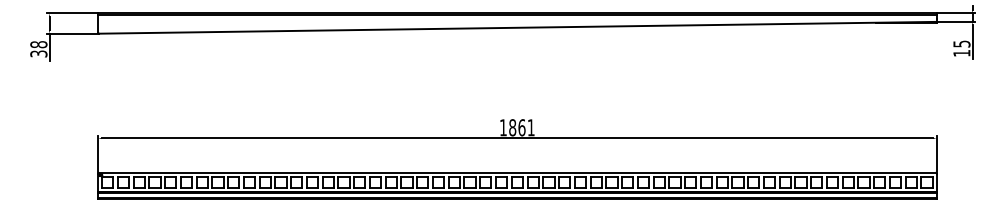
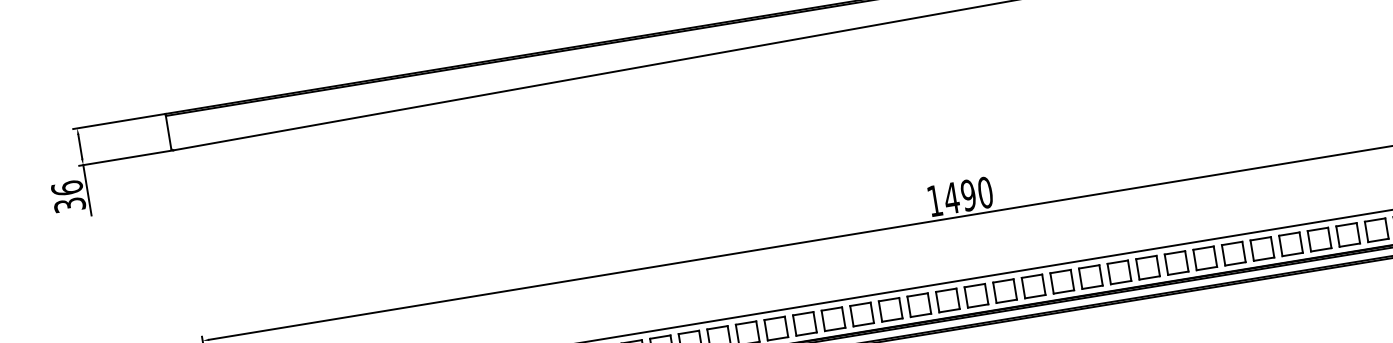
text: (38, 44) -> (66, 188), 38 -> 36
text: (521, 127) -> (967, 195), 1861 -> 1490

